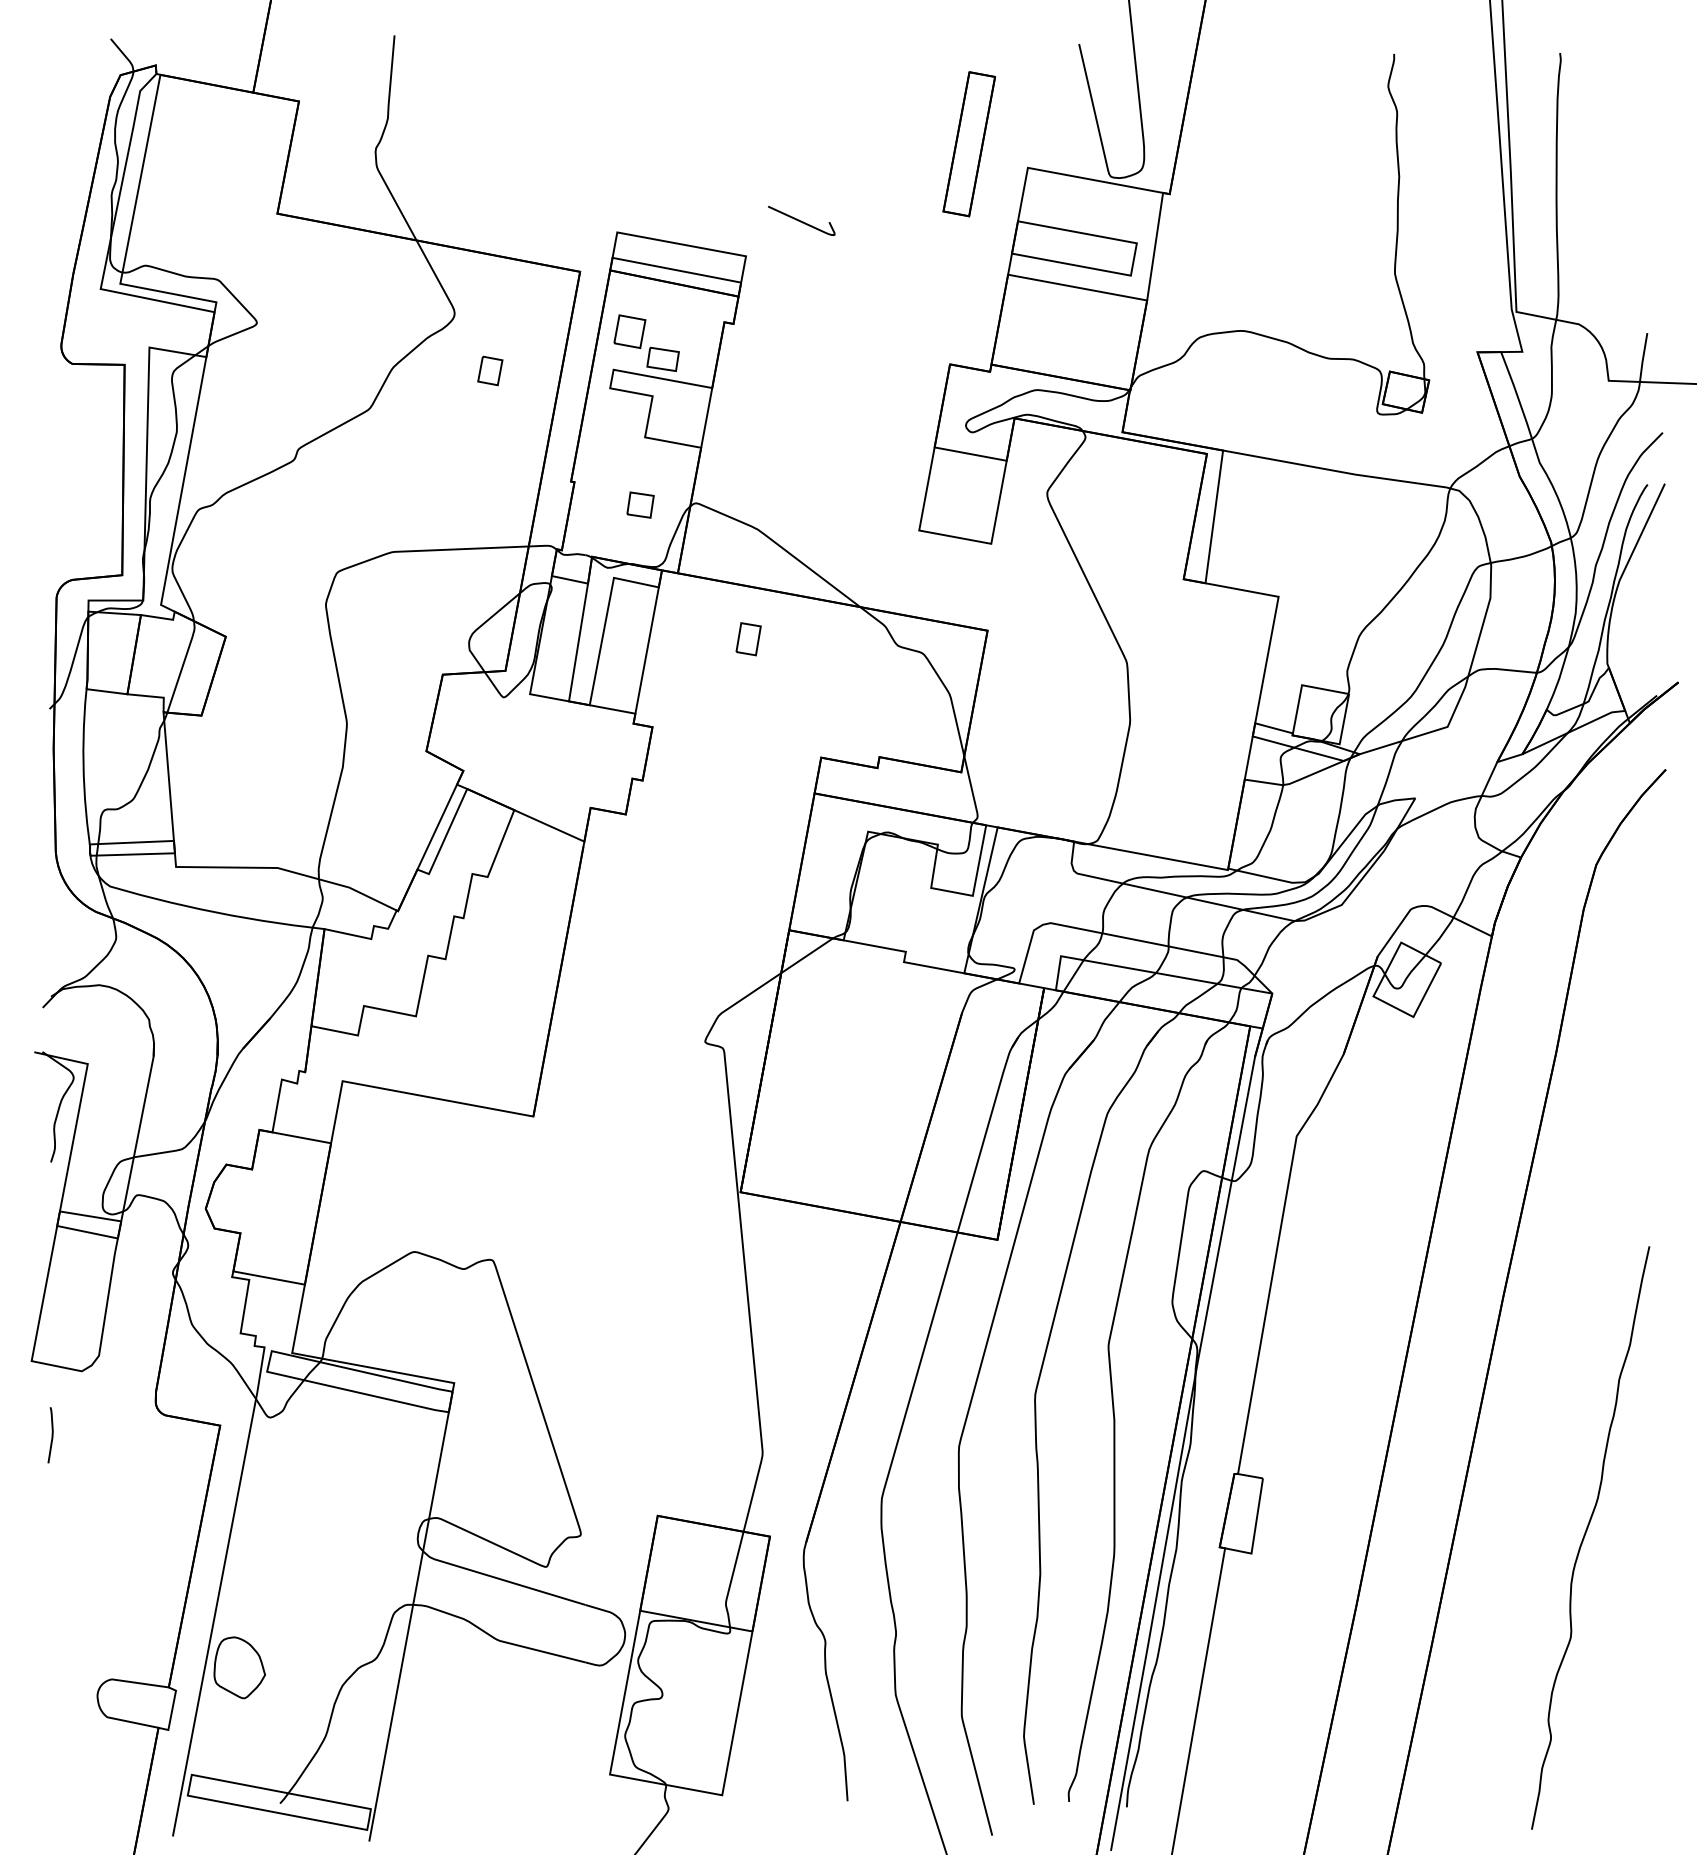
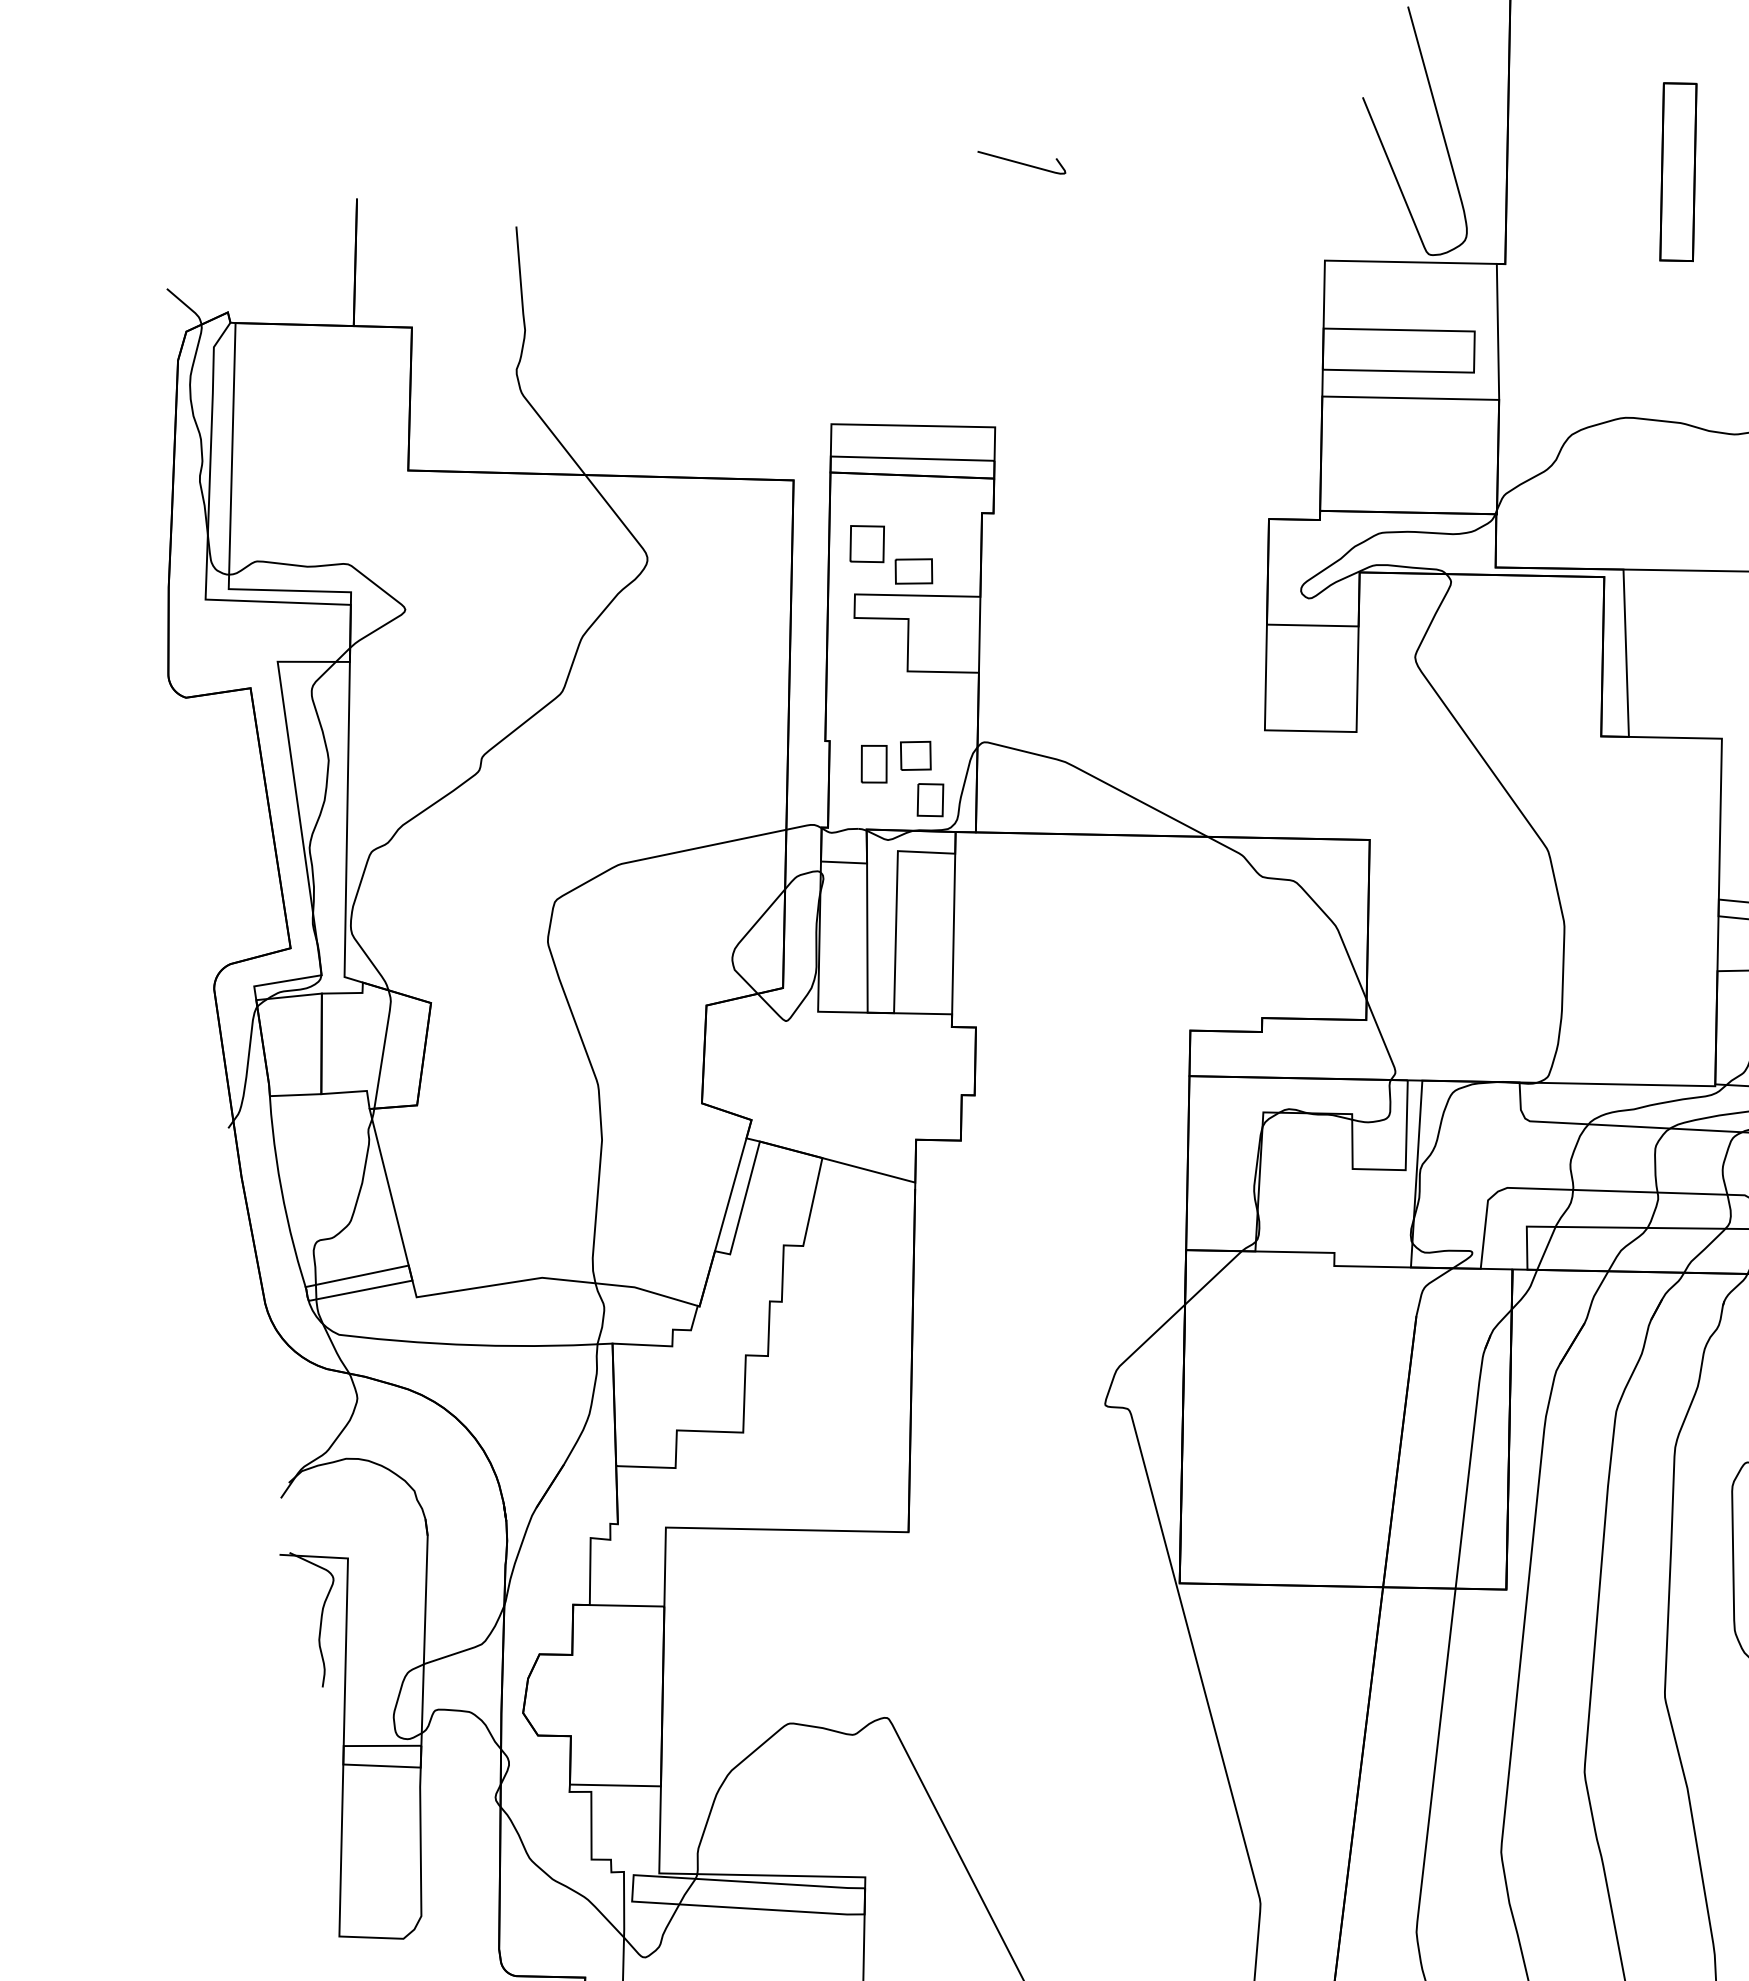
part: (969, 144) -> (1678, 172), moved
curve: (801, 220) -> (1021, 162), moved
part: (490, 370) -> (930, 799), moved
part: (748, 639) -> (874, 764), moved

